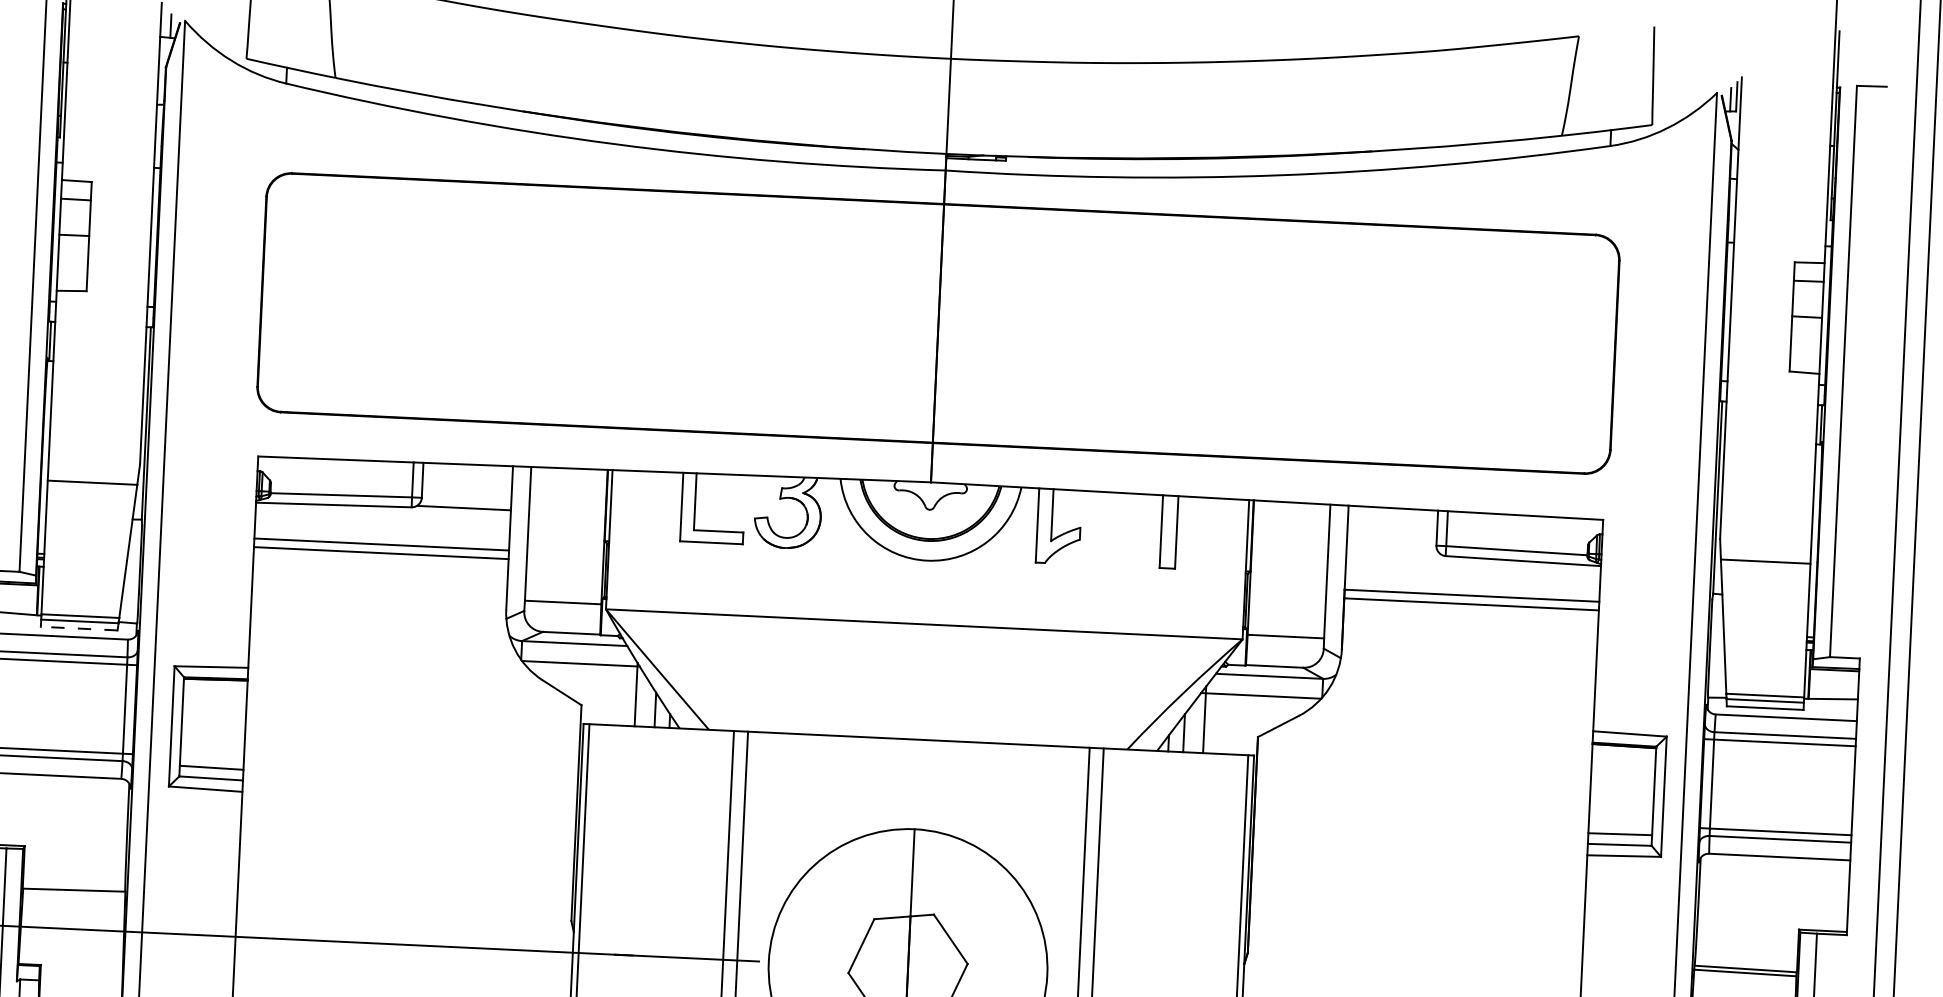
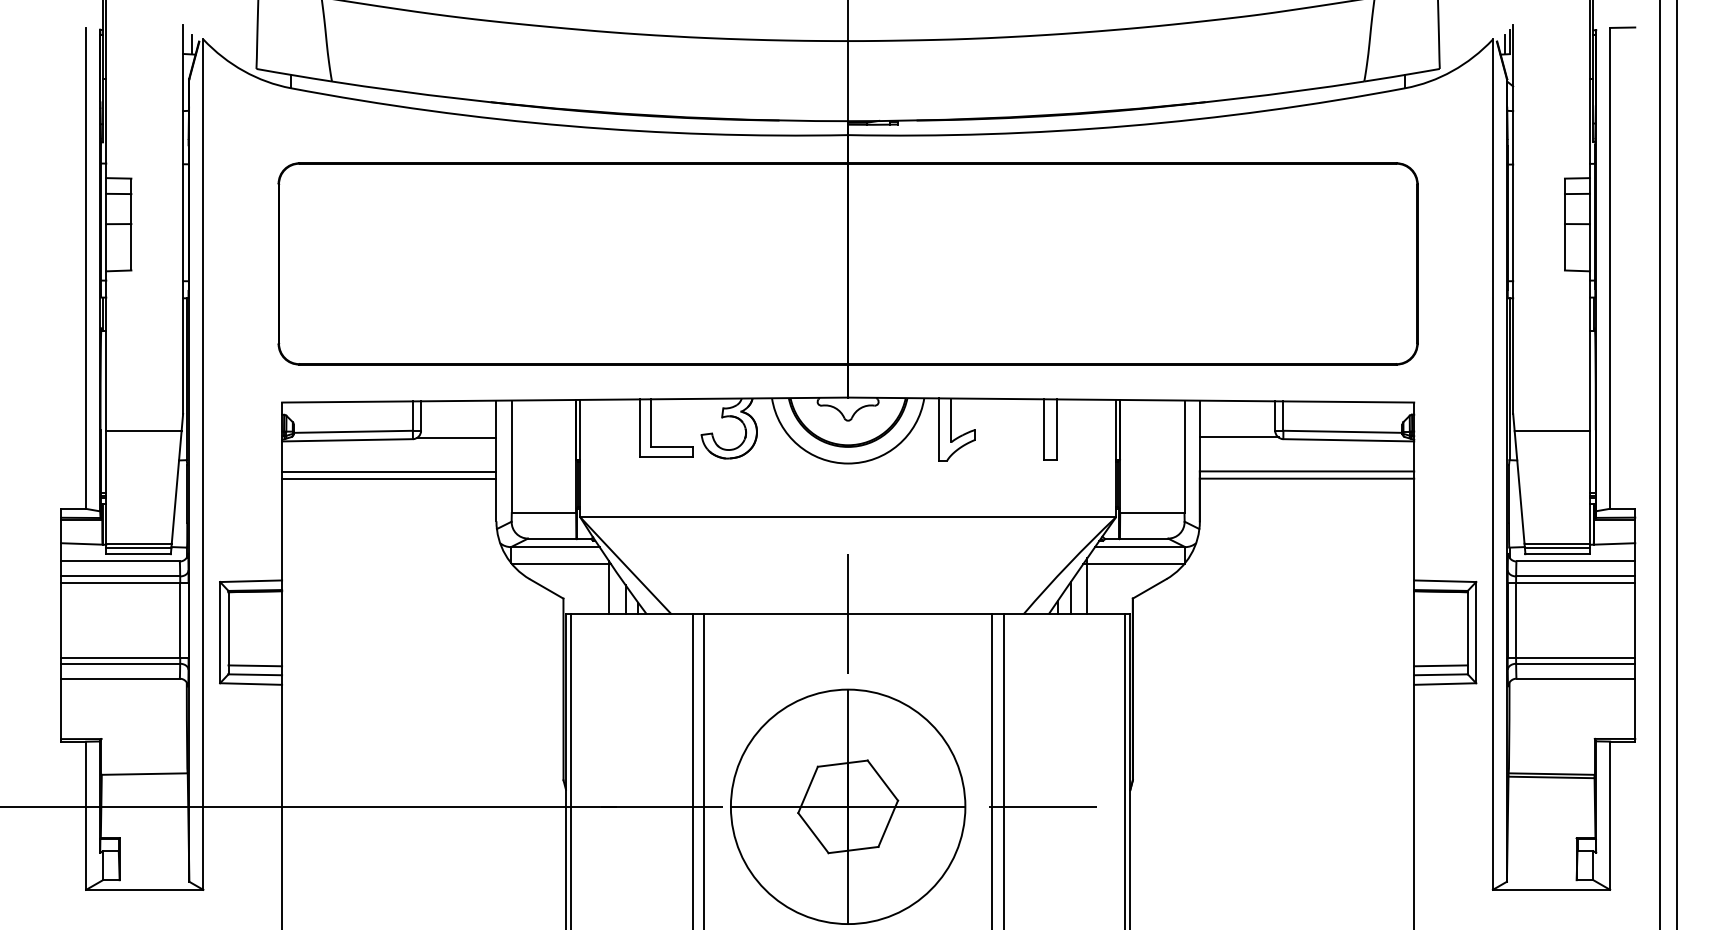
line: (1392, 551) -> (1238, 437), added
line: (79, 628) -> (138, 554), dashed -> solid
line: (919, 738) -> (848, 613), added
line: (907, 968) -> (847, 806), added
line: (1138, 978) -> (1042, 806), added

